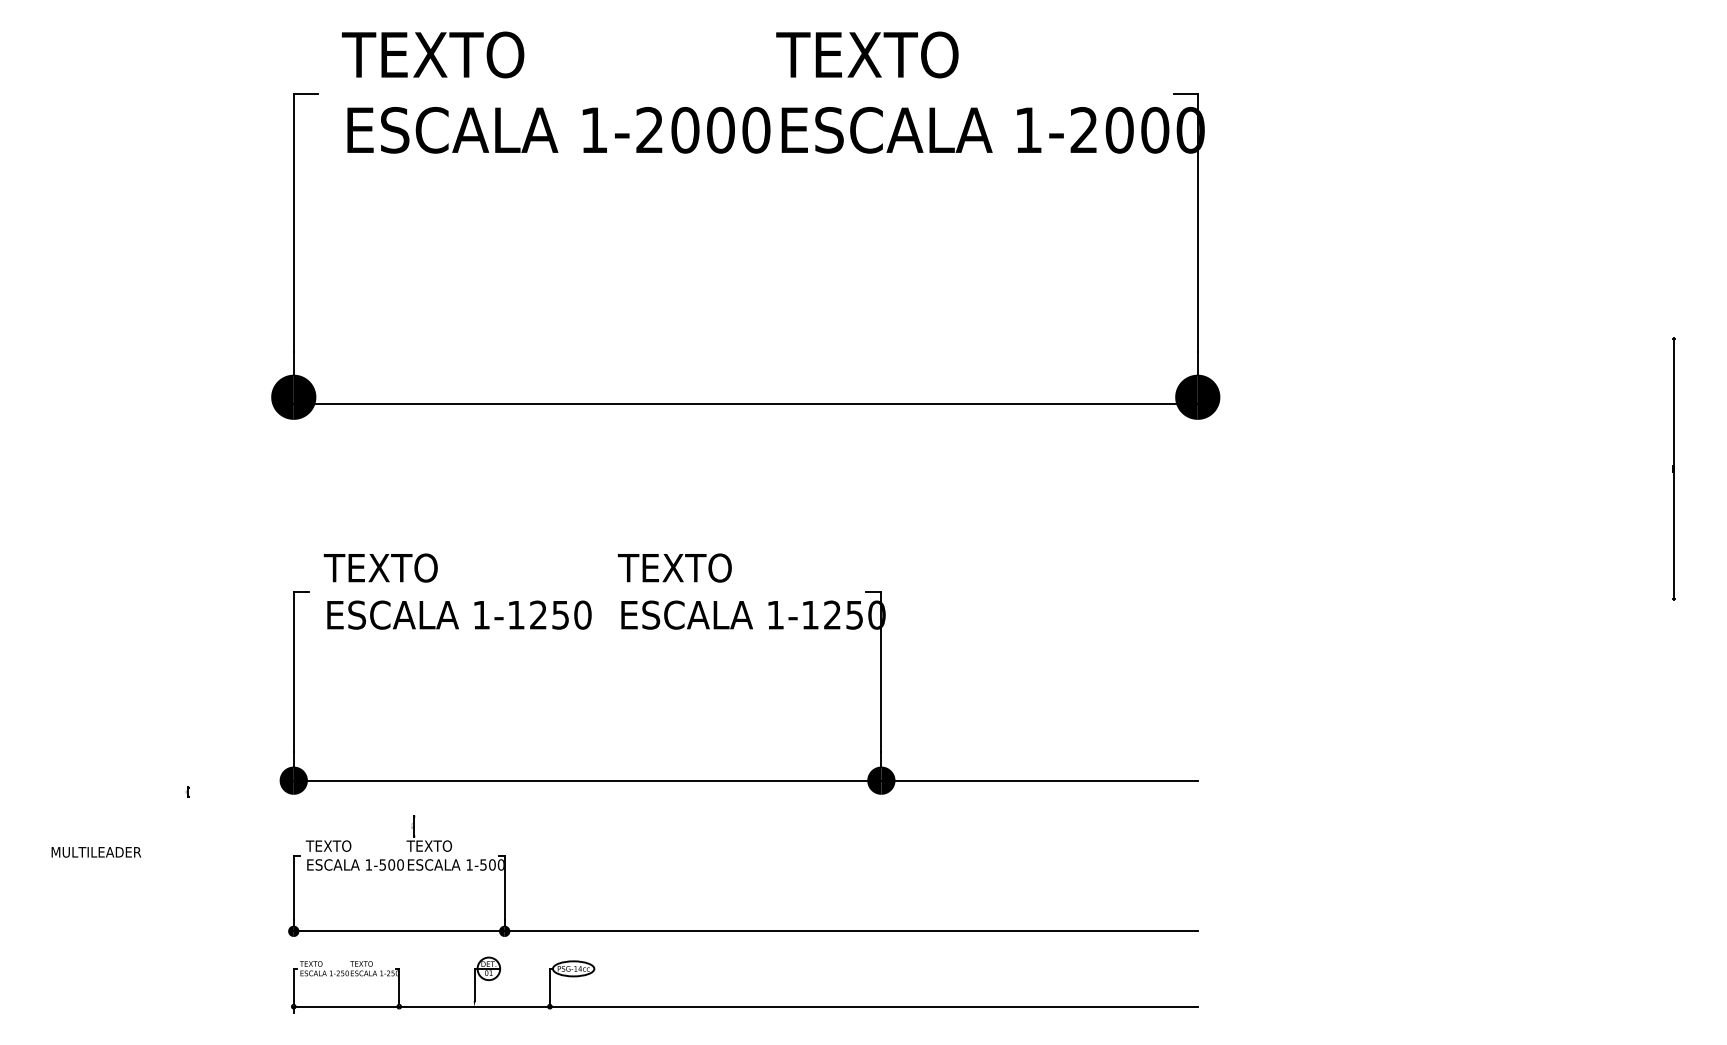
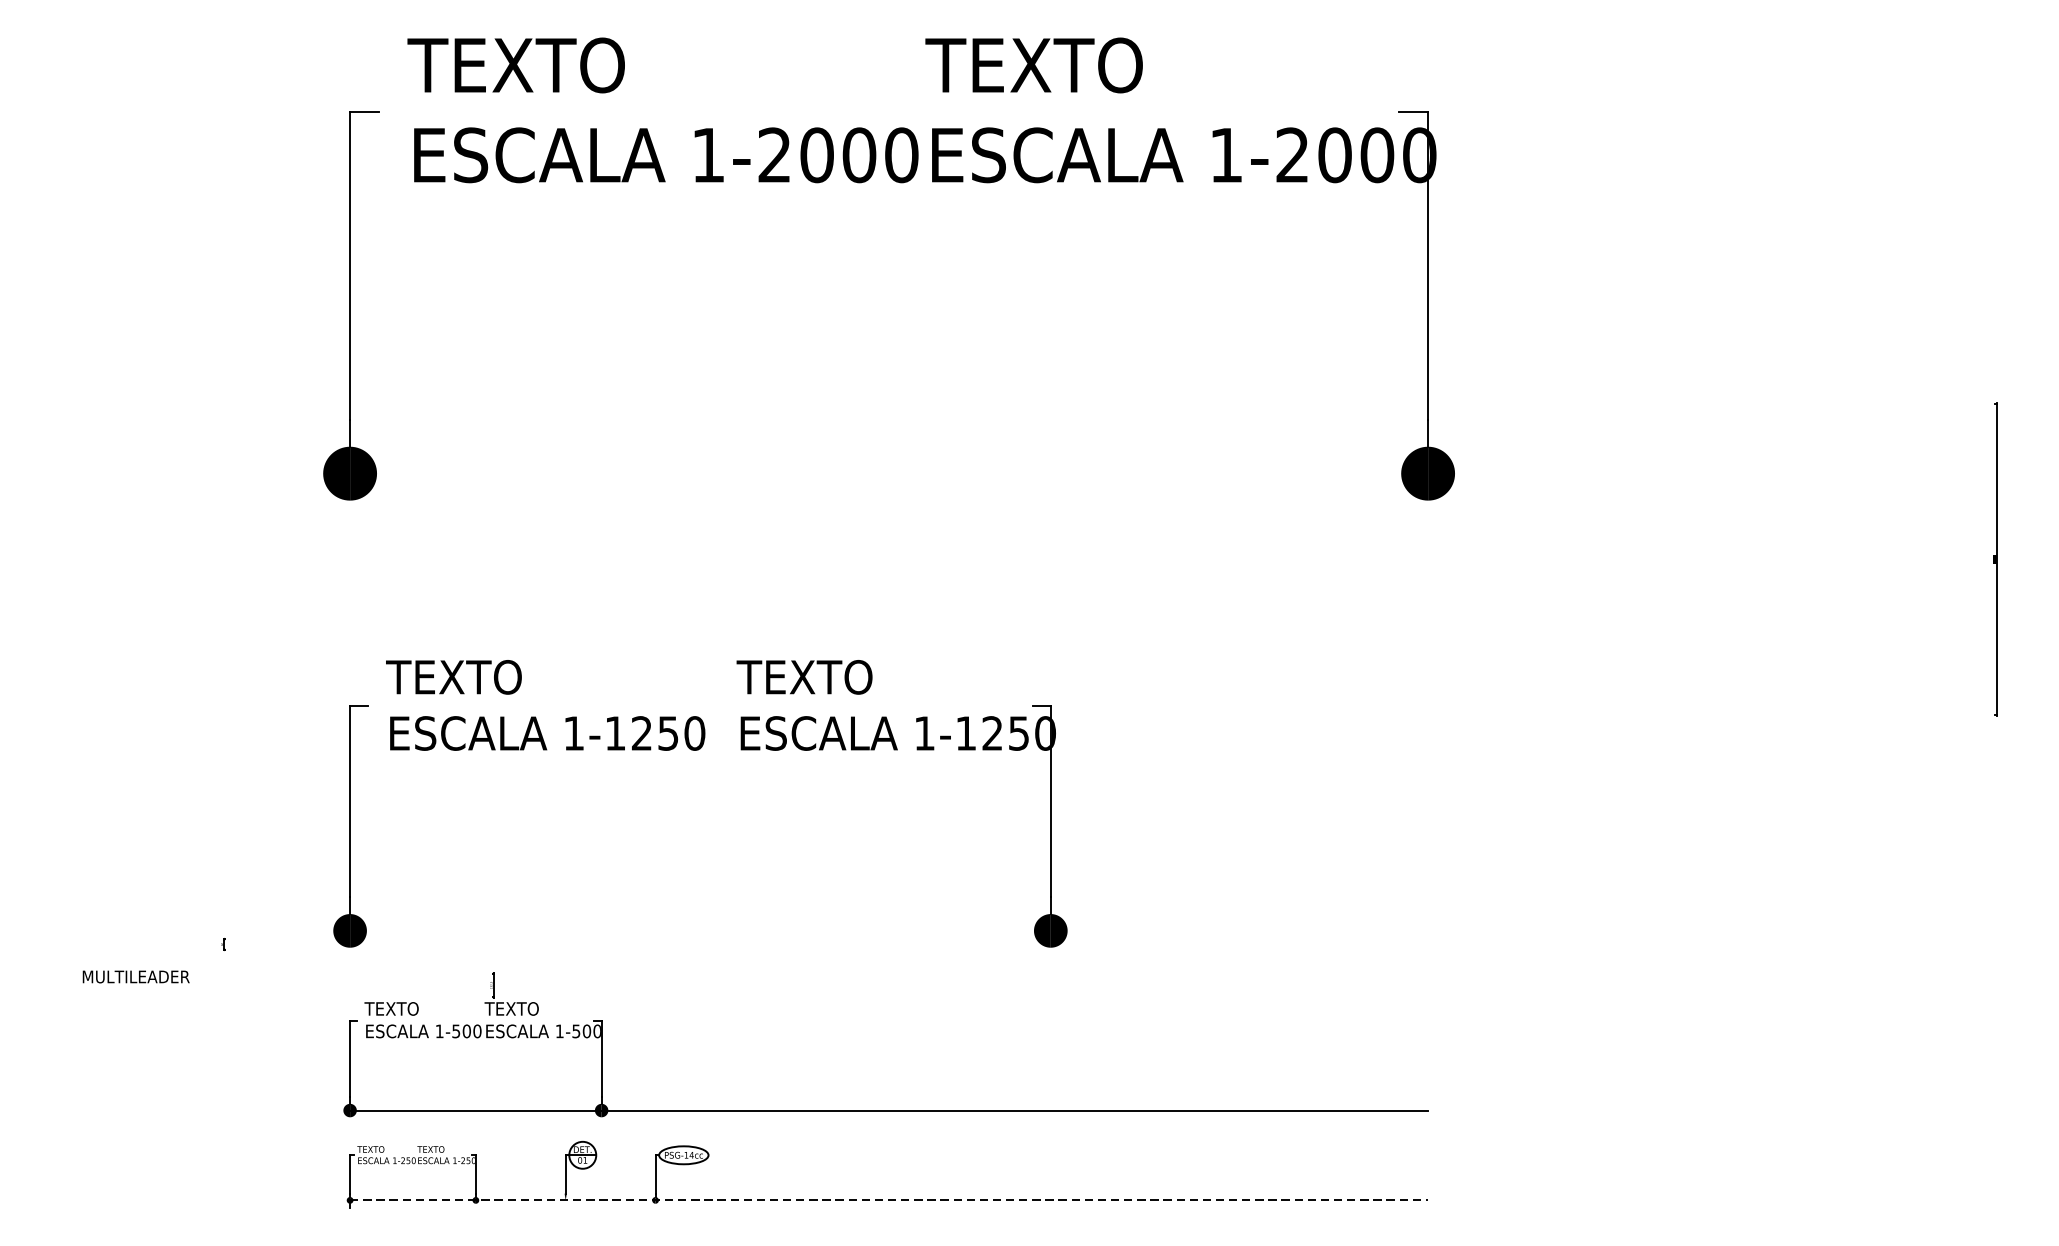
line: (745, 404) -> (888, 482), removed
line: (745, 780) -> (888, 930), removed
text: (96, 852) -> (136, 977), moved
line: (745, 1006) -> (888, 1200), solid -> dashed

